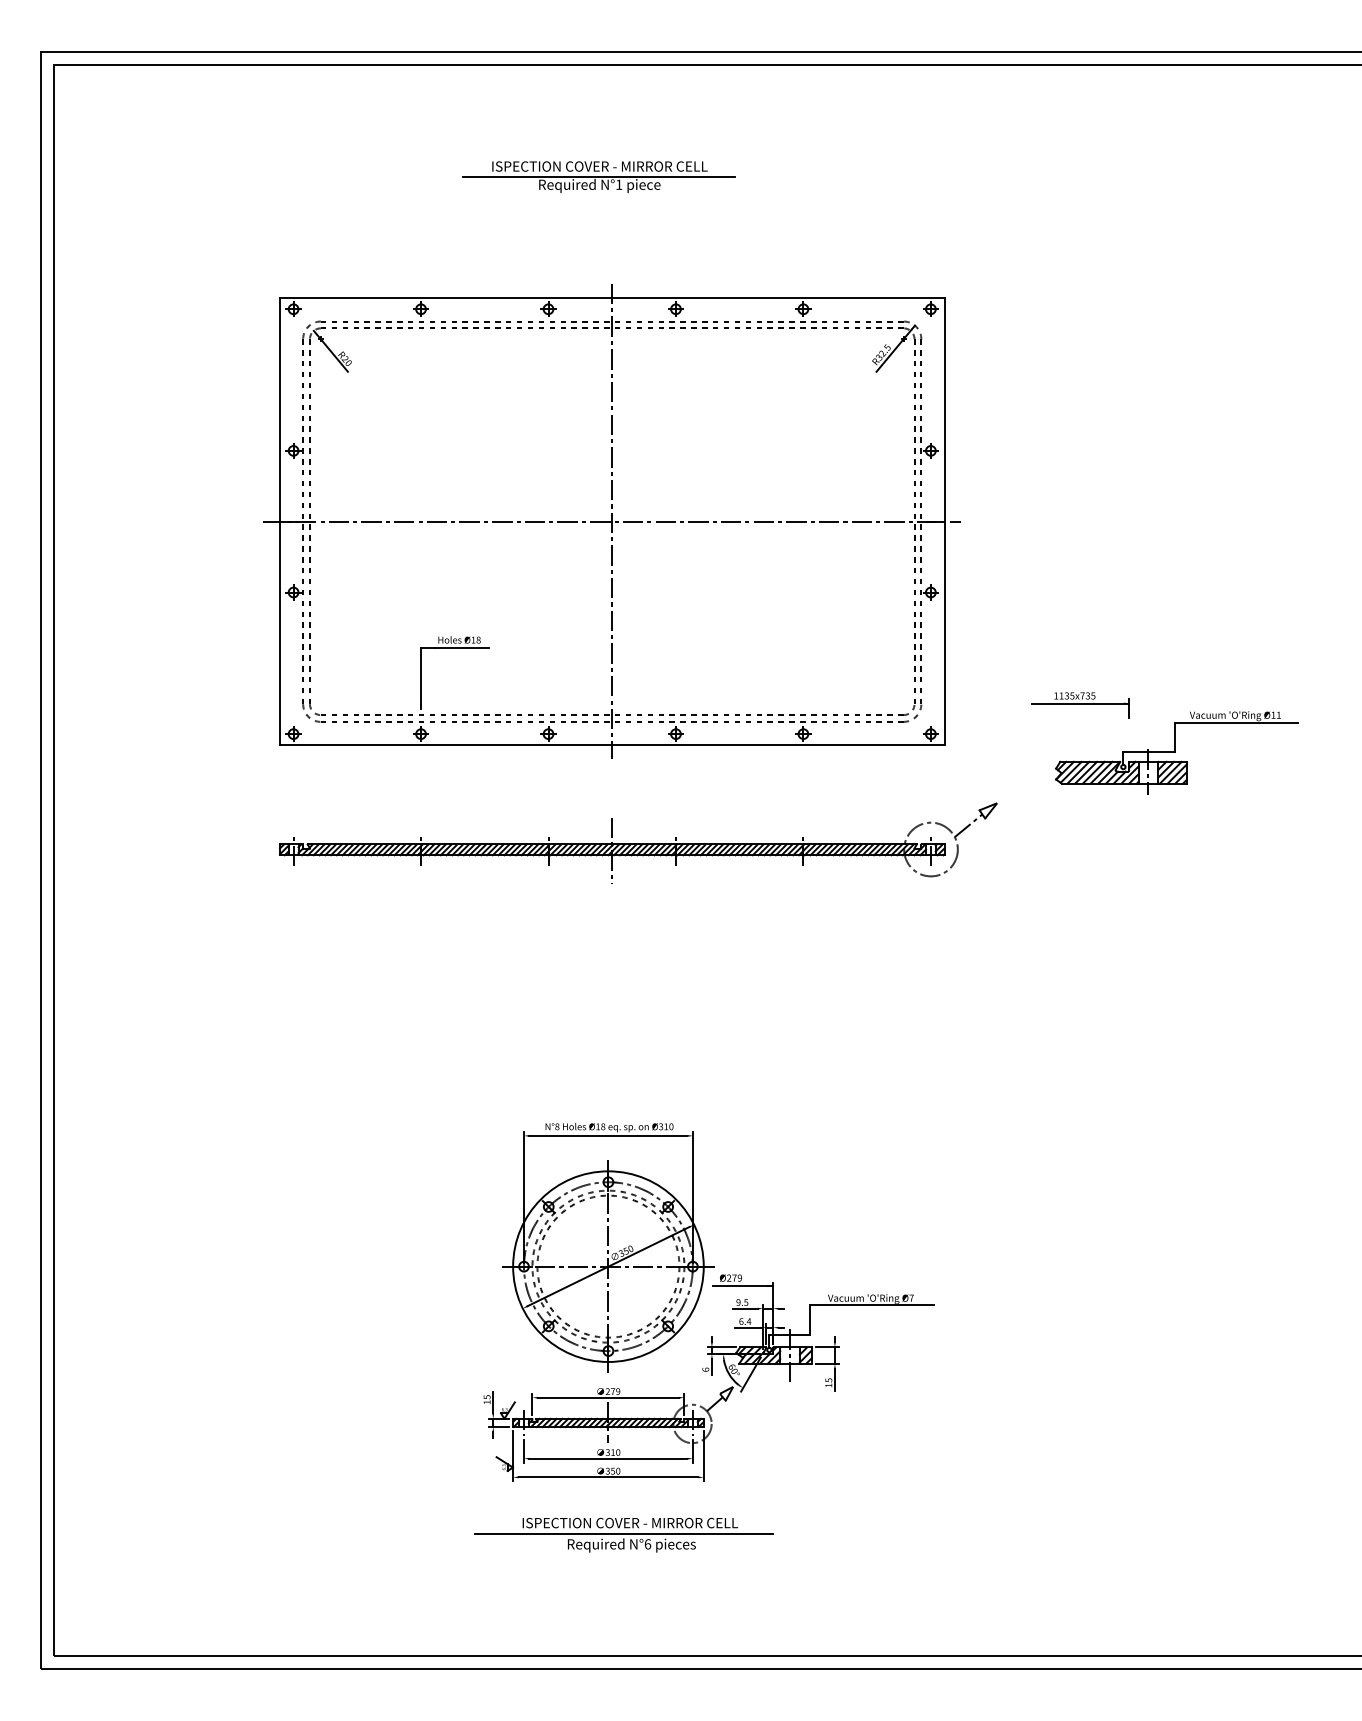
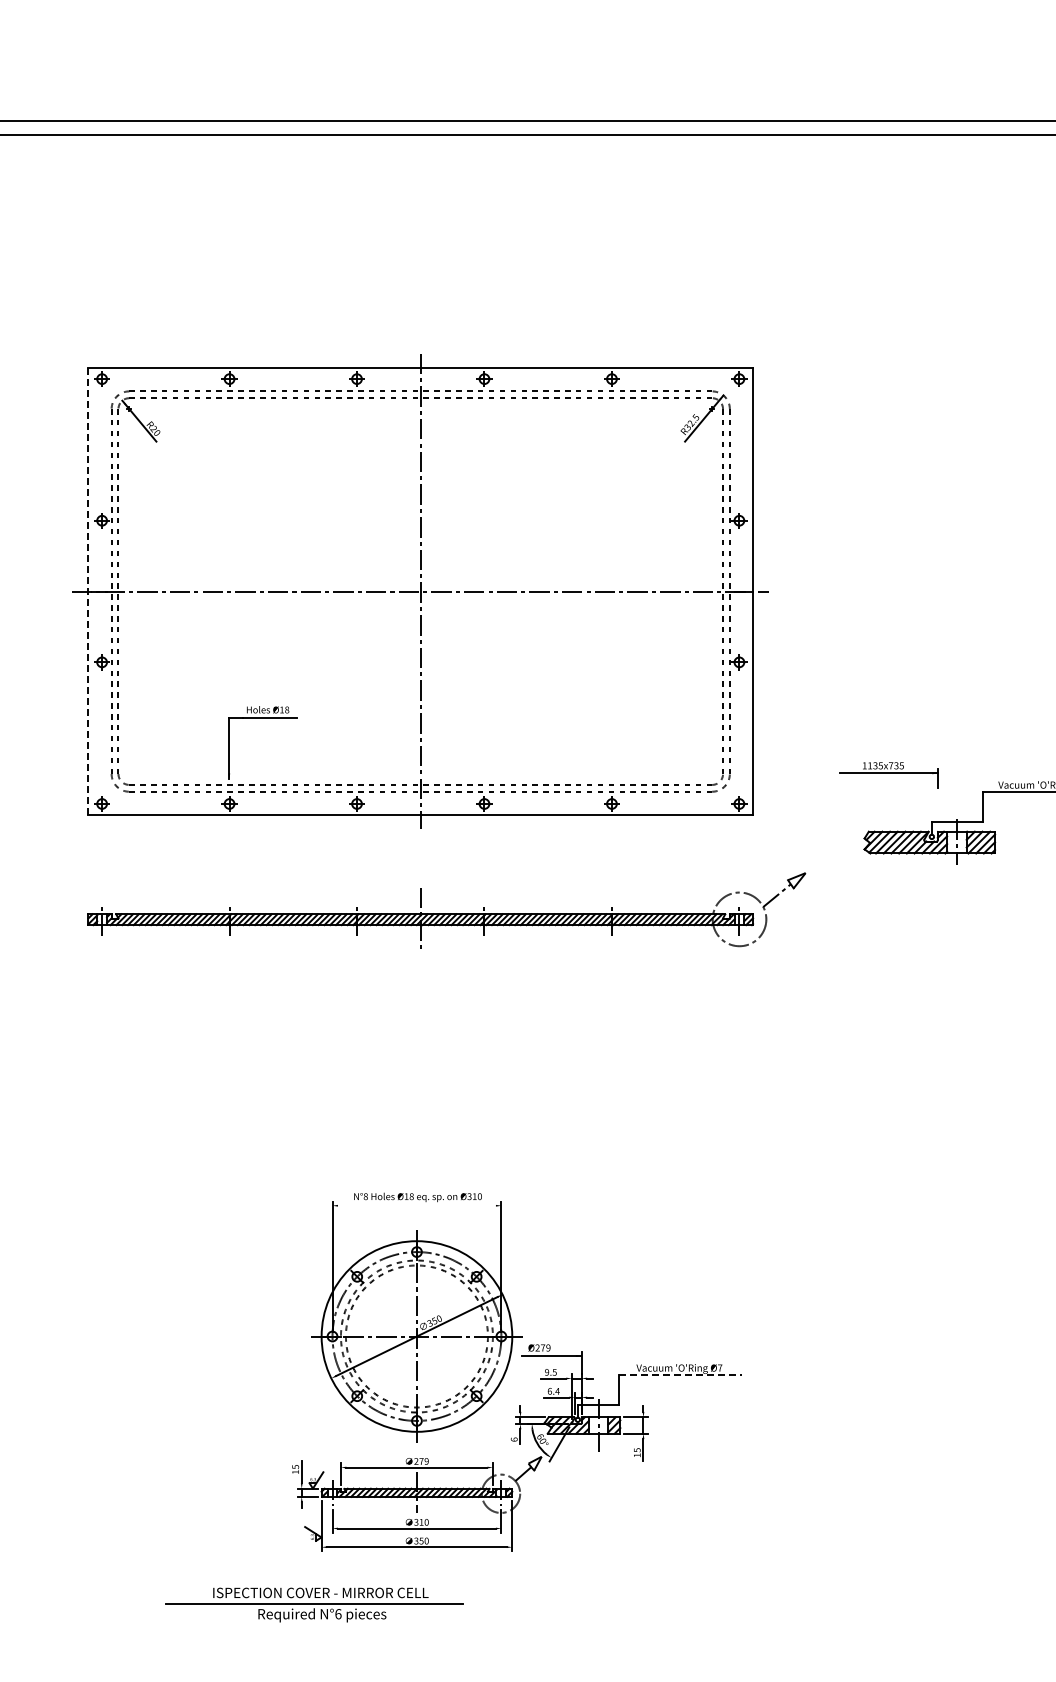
part: (598, 176) -> (407, 246), removed
line: (279, 521) -> (88, 591), solid -> dashed
line: (608, 1135) -> (417, 1205), removed
line: (872, 1305) -> (681, 1375), solid -> dashed
part: (623, 1534) -> (314, 1604), moved

